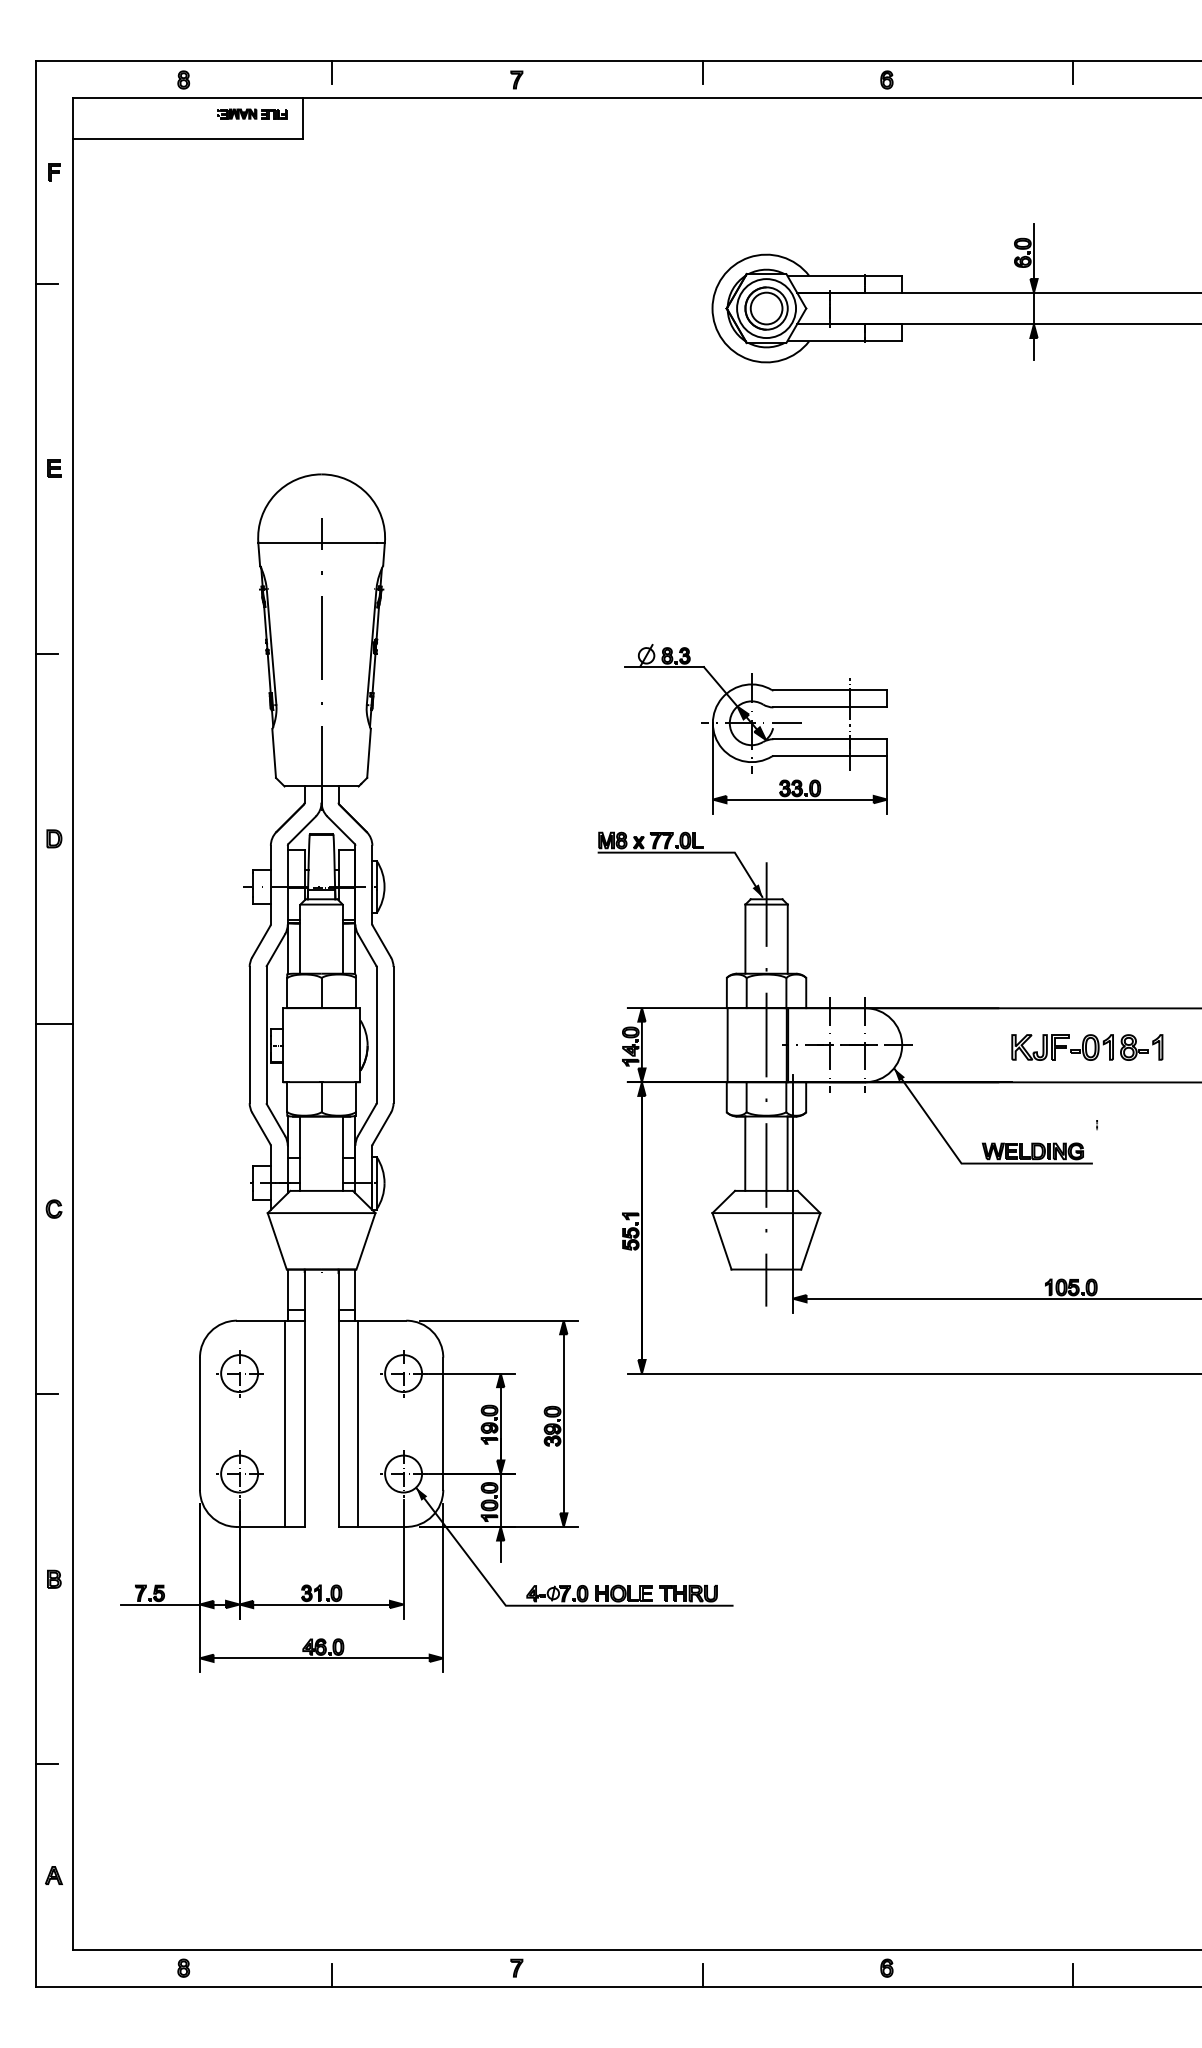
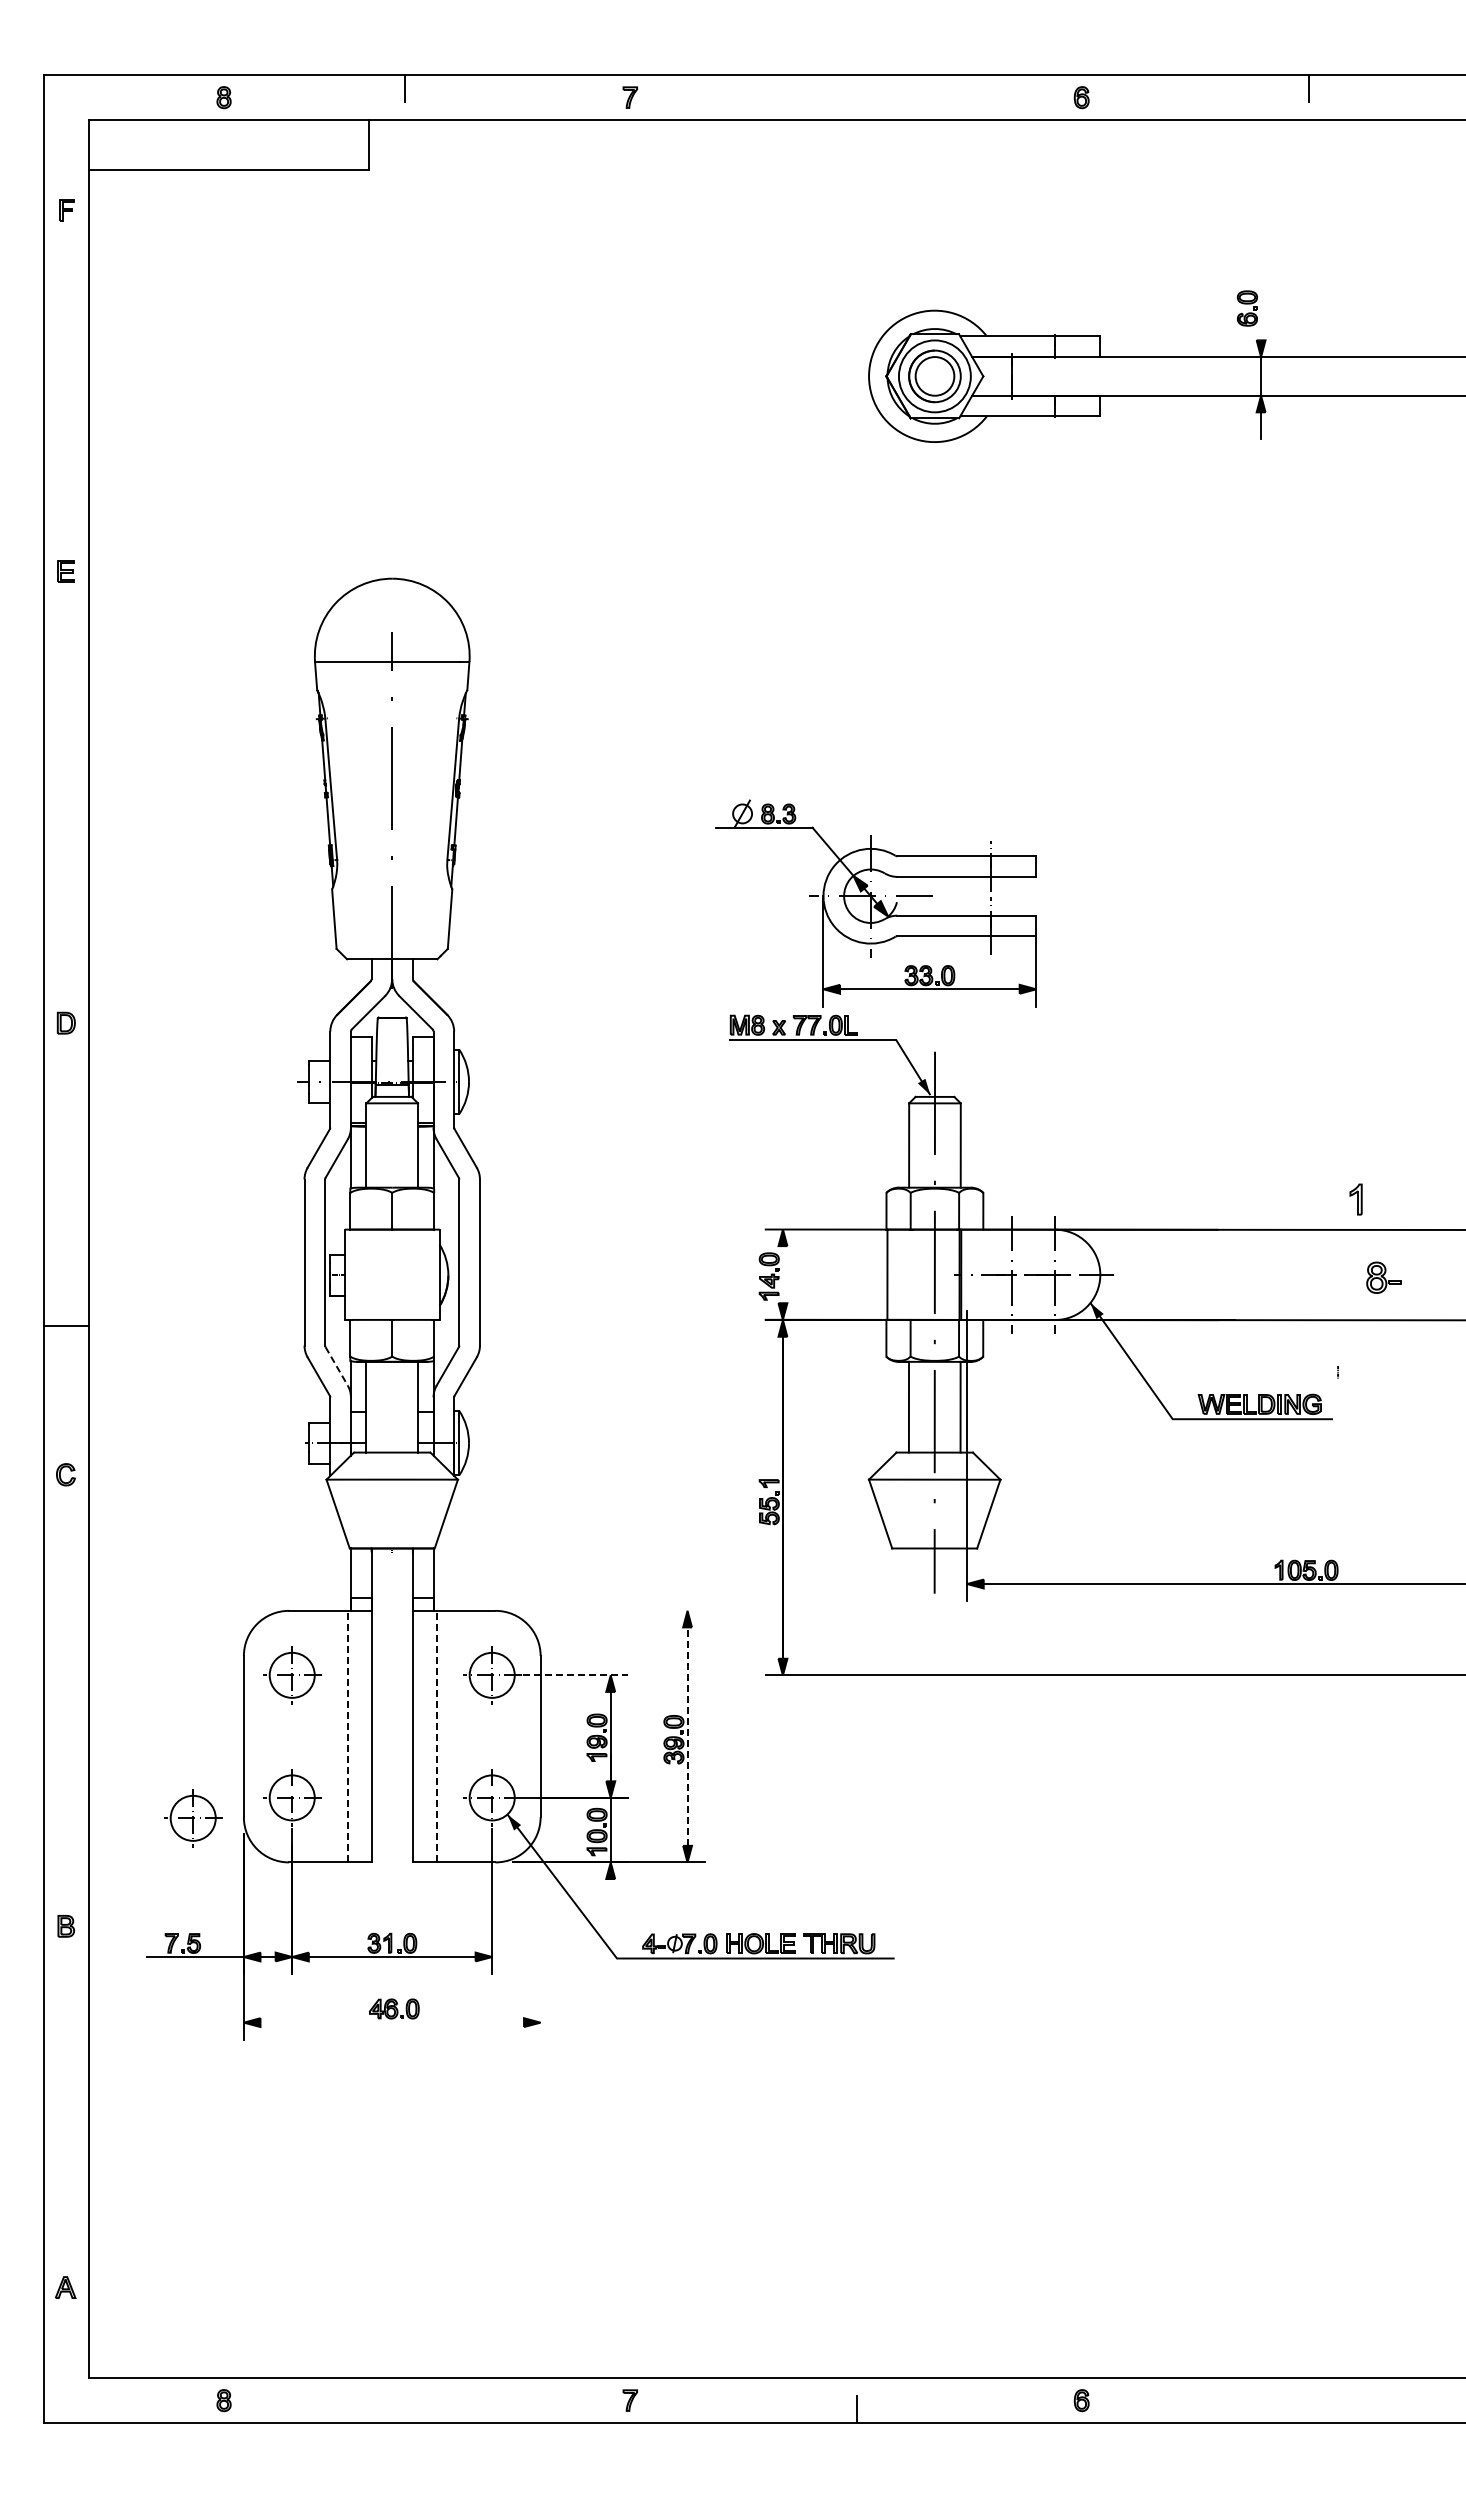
line: (702, 72) -> (856, 88), removed
part: (252, 113) -> (307, 138), removed
line: (1034, 251) -> (1261, 306), removed
line: (47, 283) -> (57, 345), removed
line: (47, 653) -> (57, 797), removed
part: (755, 729) -> (875, 903), moved
line: (54, 1024) -> (66, 1326), moved
line: (641, 1044) -> (782, 1274), removed
part: (1062, 1047) -> (1295, 1277), removed
part: (1157, 1047) -> (1355, 1199), moved
line: (275, 1120) -> (336, 1366), solid -> dashed
line: (498, 1320) -> (608, 1610), removed
line: (471, 1373) -> (575, 1675), solid -> dashed
line: (47, 1394) -> (57, 1700), removed
line: (284, 1423) -> (347, 1736), solid -> dashed
line: (357, 1423) -> (436, 1736), solid -> dashed
line: (563, 1423) -> (687, 1736), solid -> dashed
part: (158, 1490) -> (193, 1818), added
line: (500, 1551) -> (610, 1892), removed
line: (443, 1587) -> (540, 1936), removed
line: (321, 1658) -> (392, 2022), removed
line: (47, 1764) -> (57, 2152), removed
line: (332, 1975) -> (405, 2409), removed
line: (1072, 1975) -> (1308, 2409), removed

